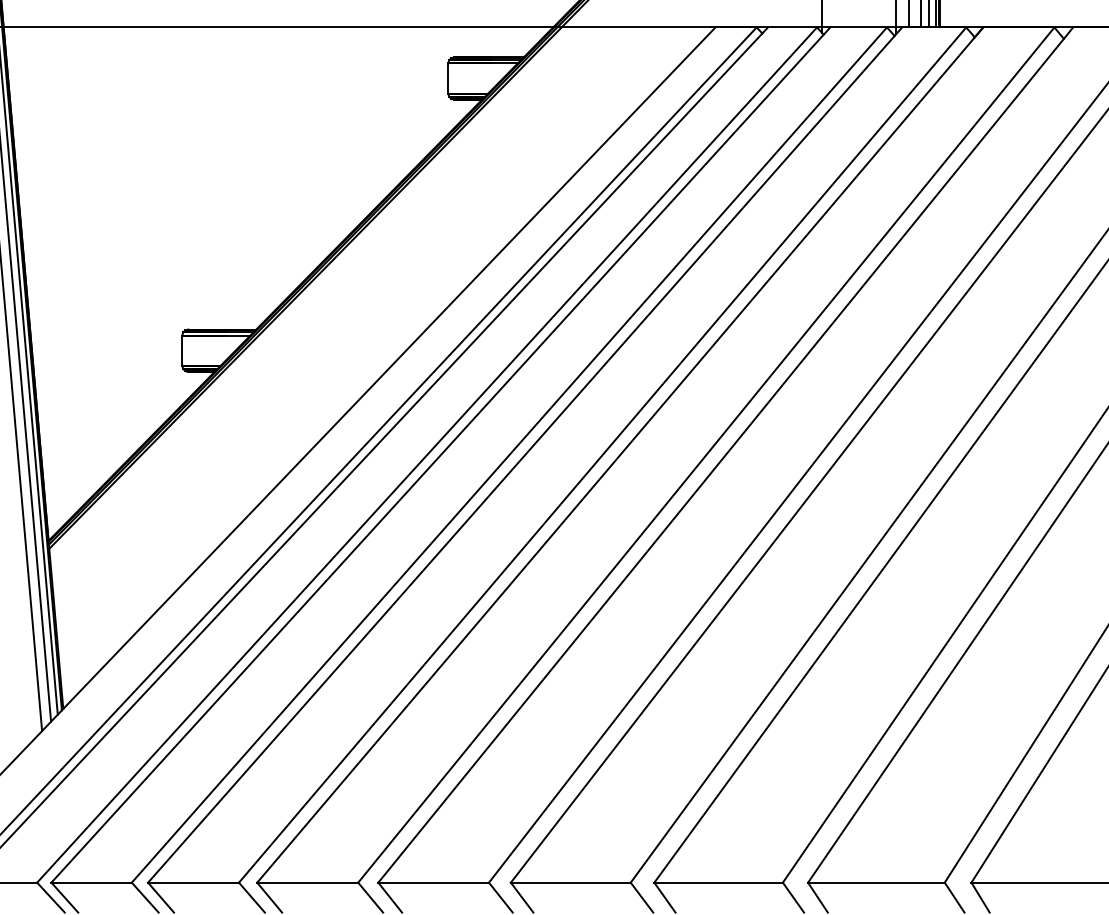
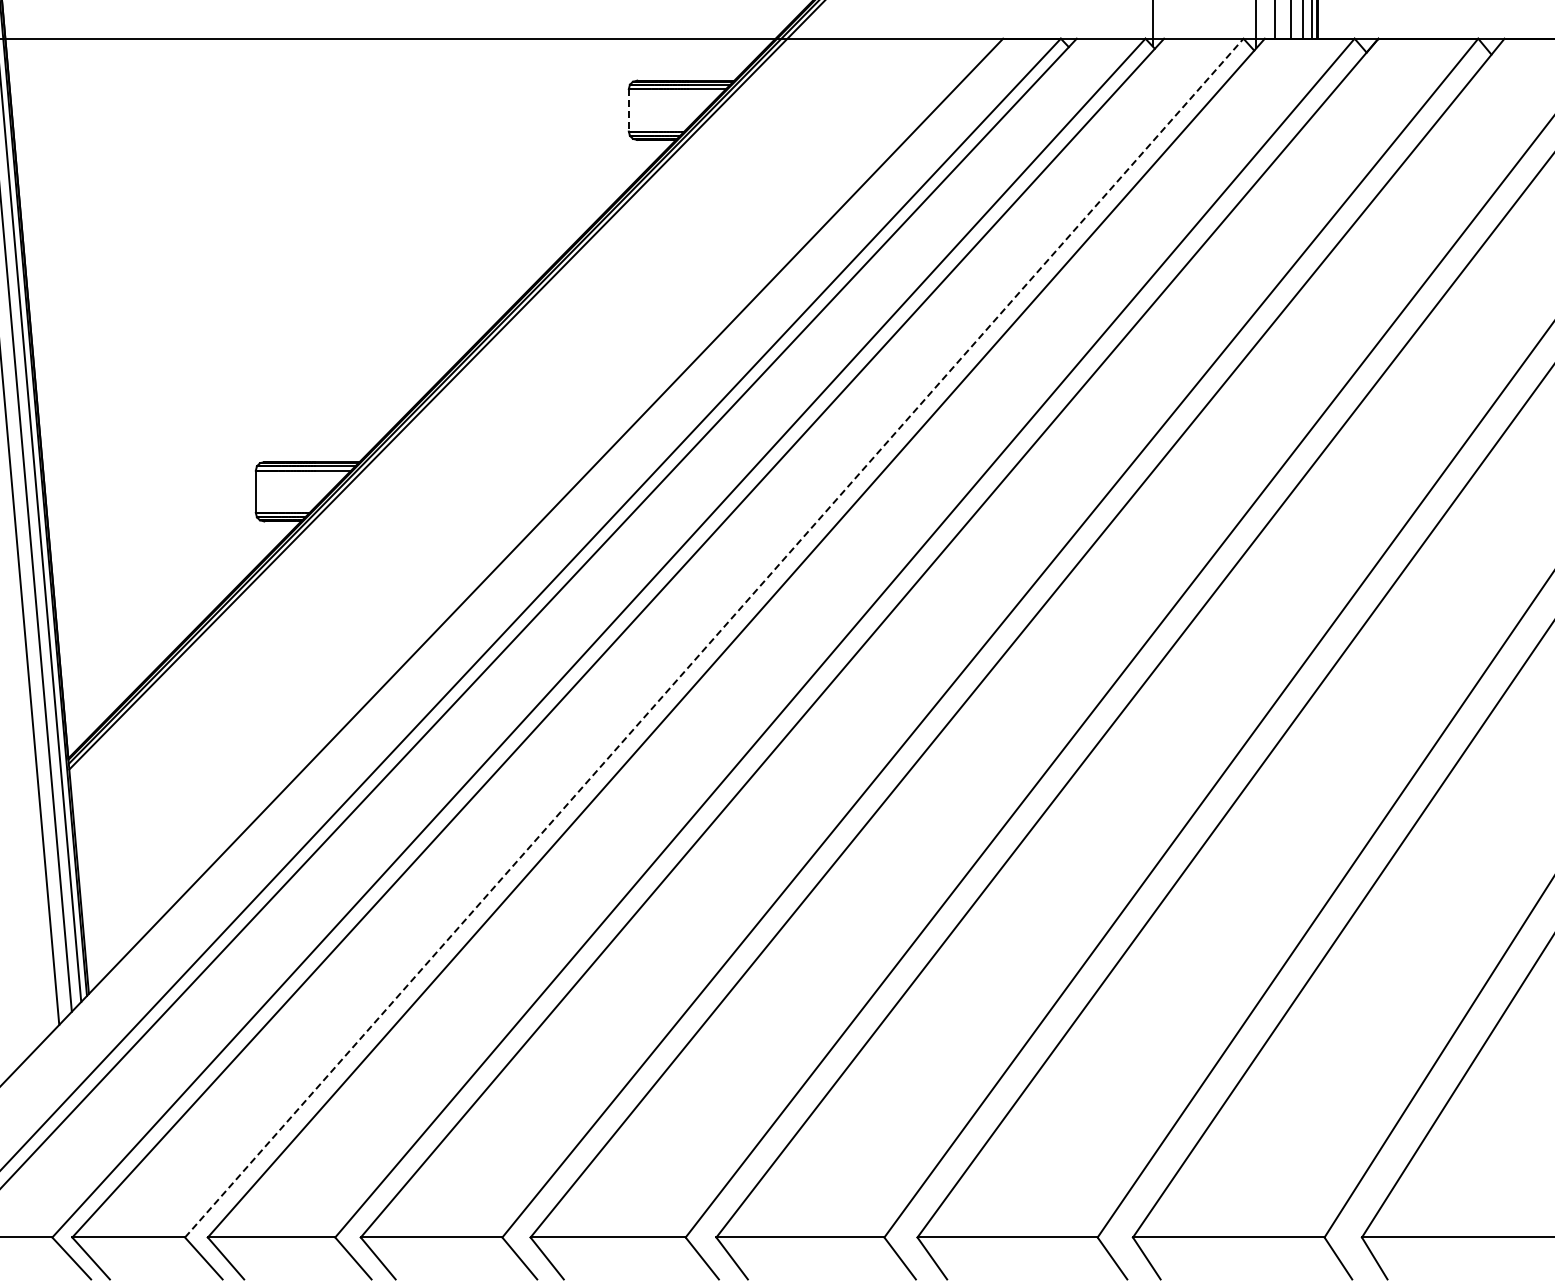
line: (448, 78) -> (628, 110), solid -> dashed
line: (509, 455) -> (714, 638), solid -> dashed

